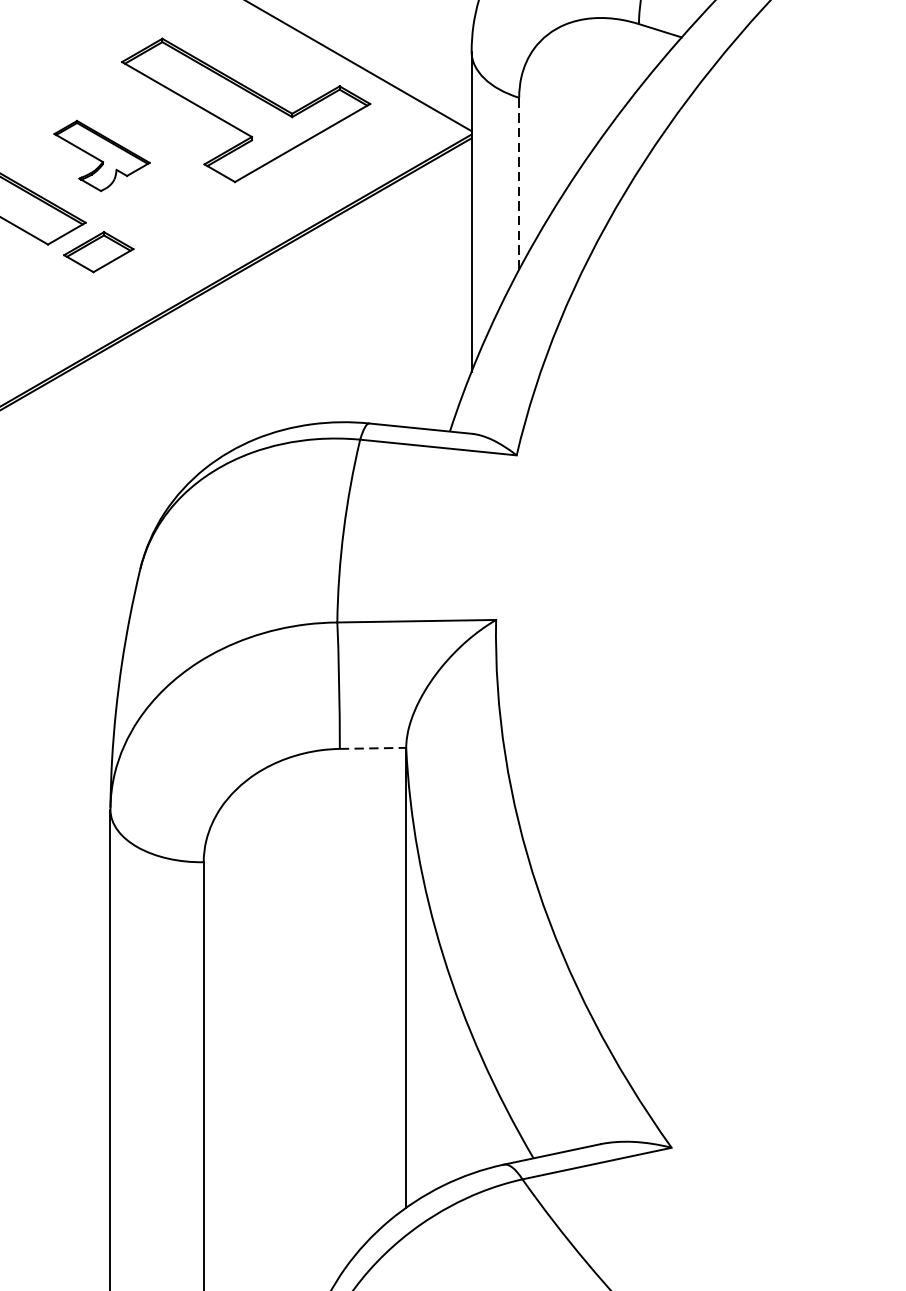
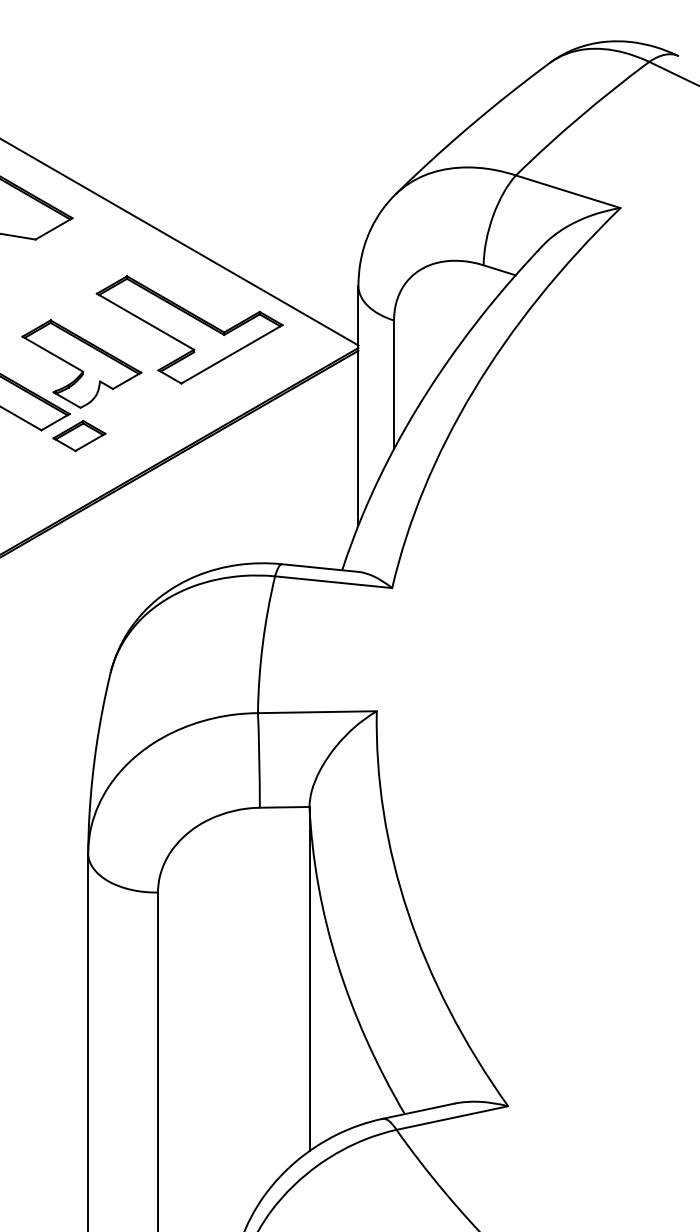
part: (101, 155) -> (81, 363), size x1.67
line: (519, 183) -> (394, 384), dashed -> solid
line: (372, 748) -> (284, 807), dashed -> solid

